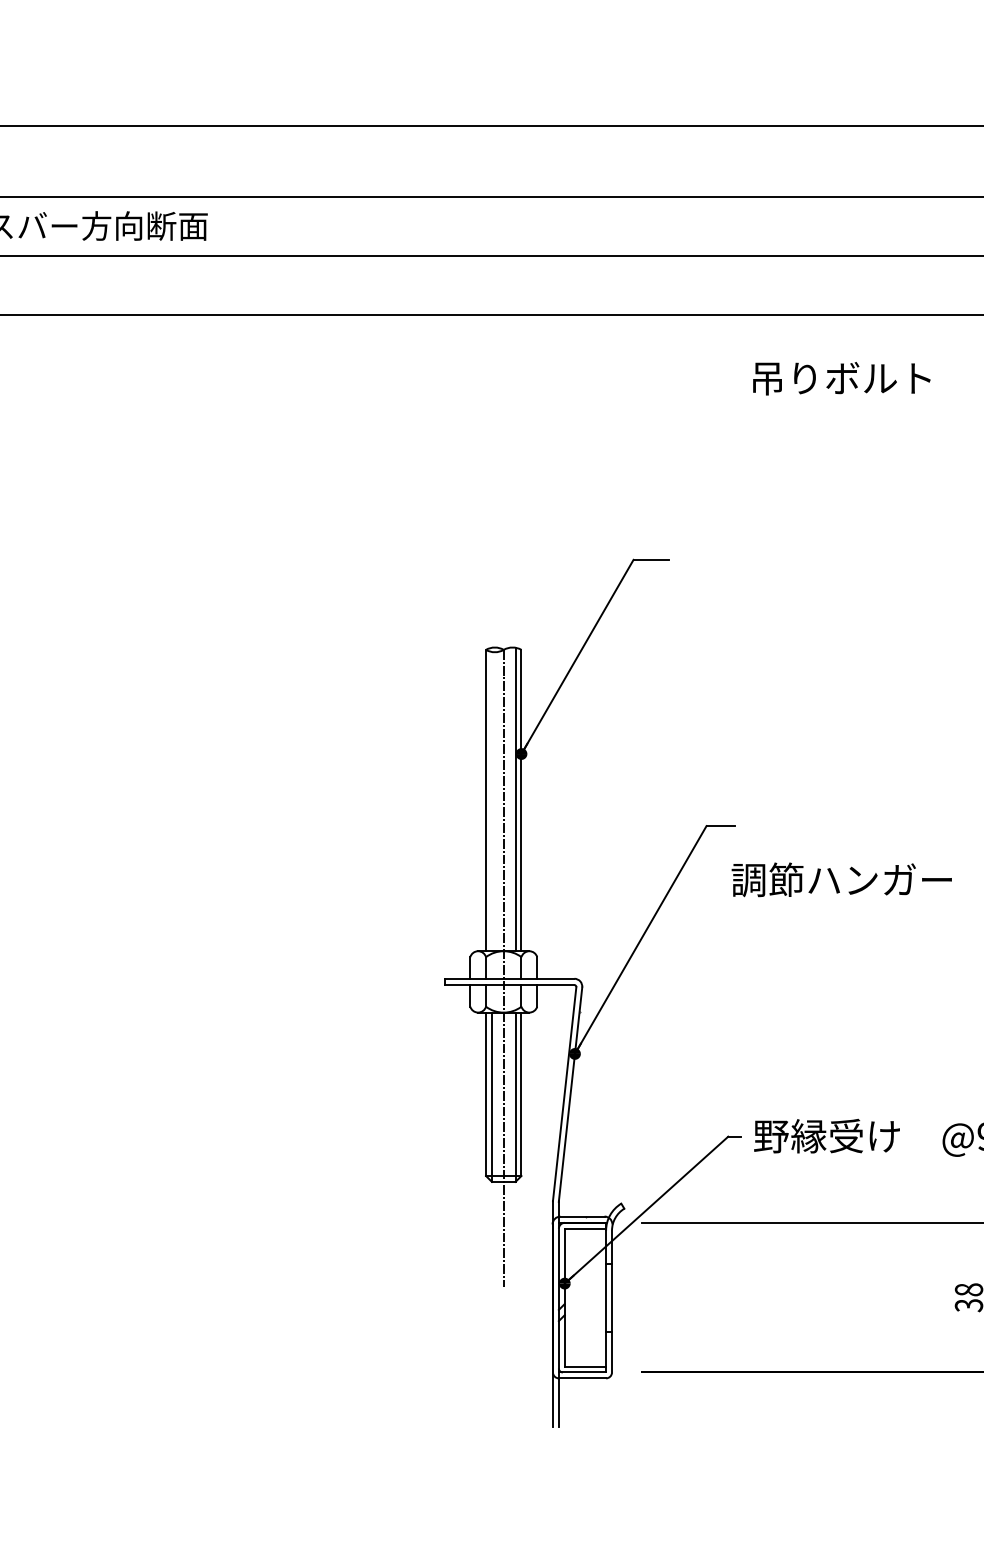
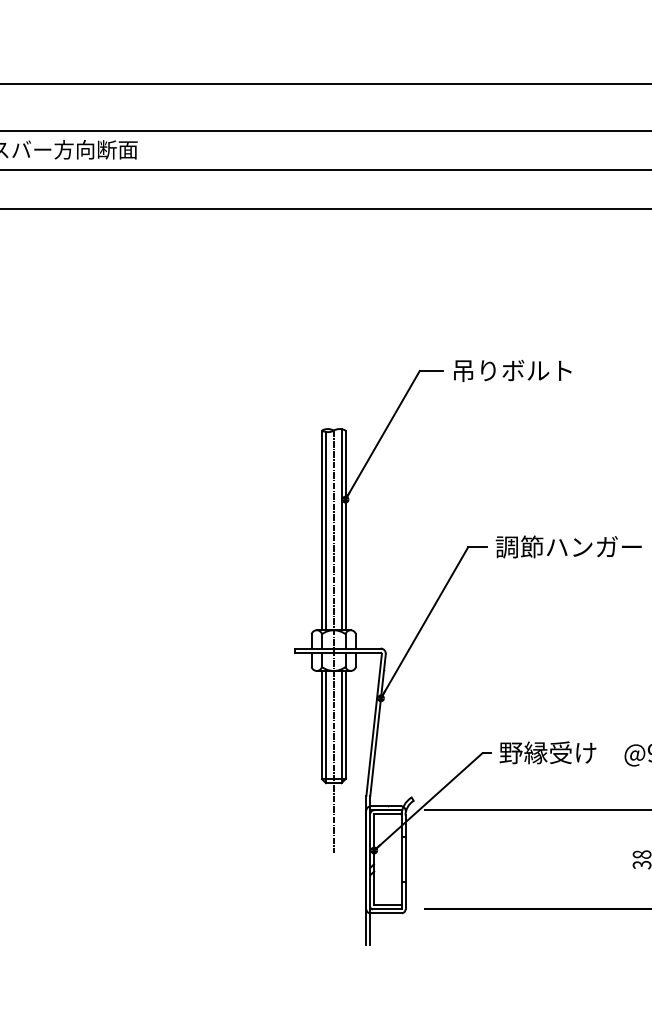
text: (841, 378) -> (512, 370), moved
line: (491, 802) -> (325, 531), added
text: (841, 879) -> (568, 546), moved

